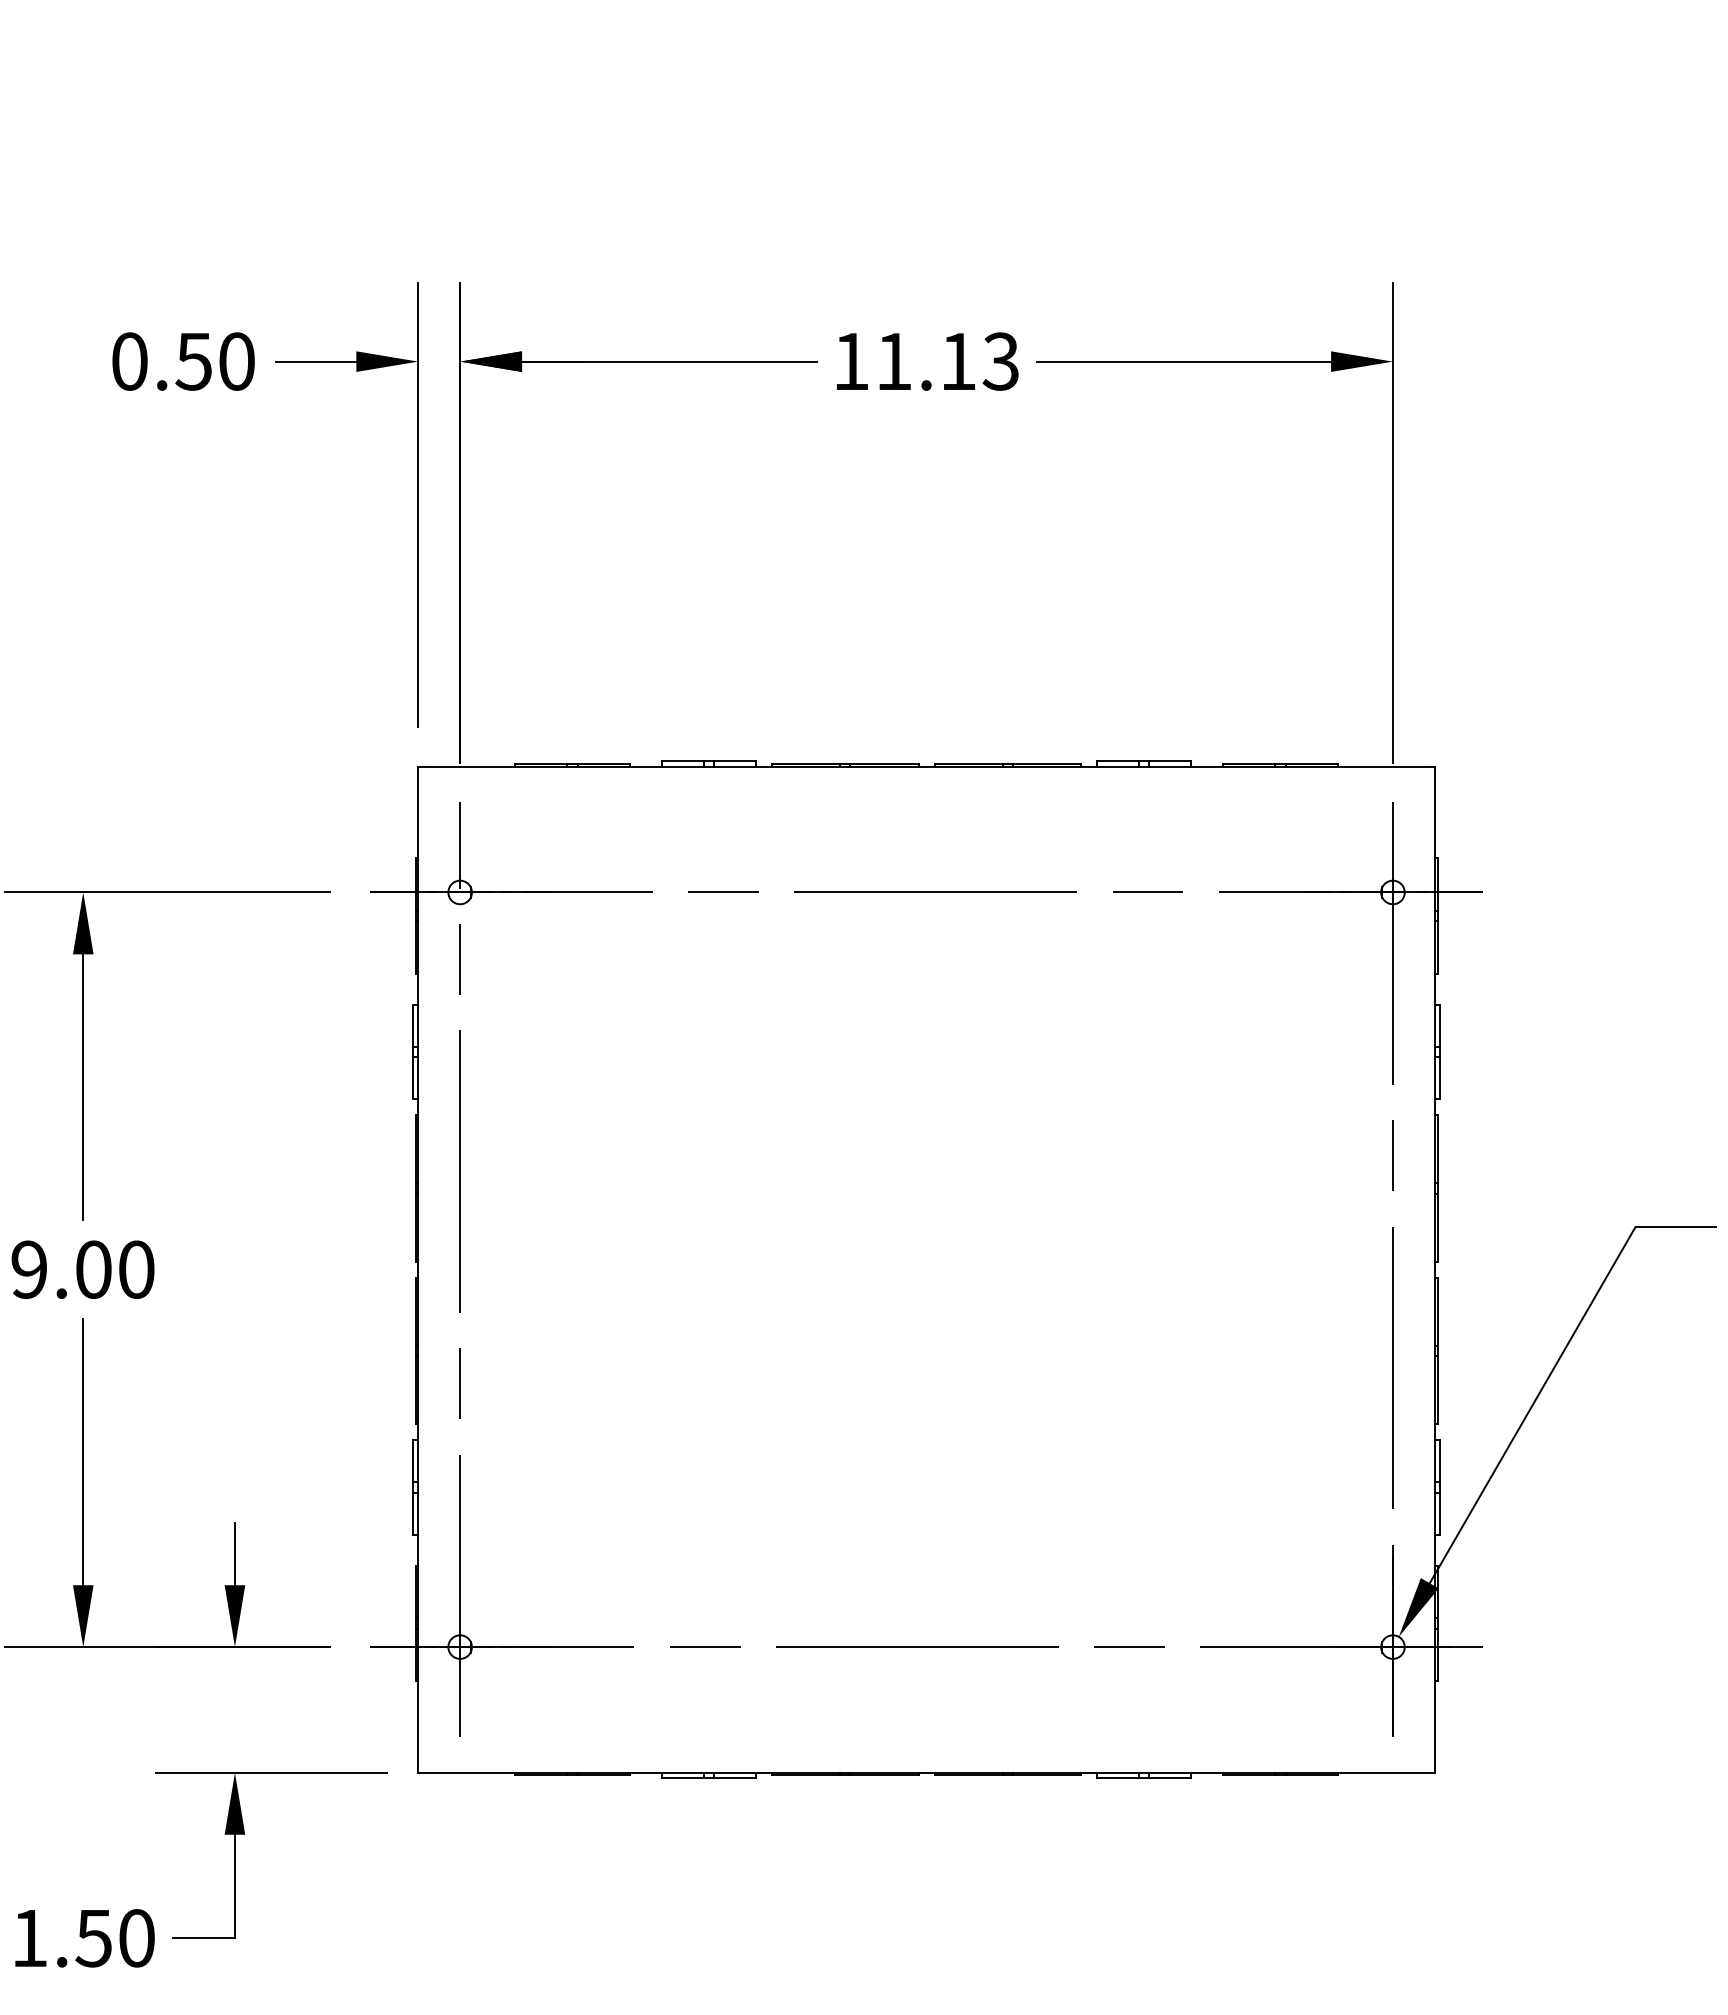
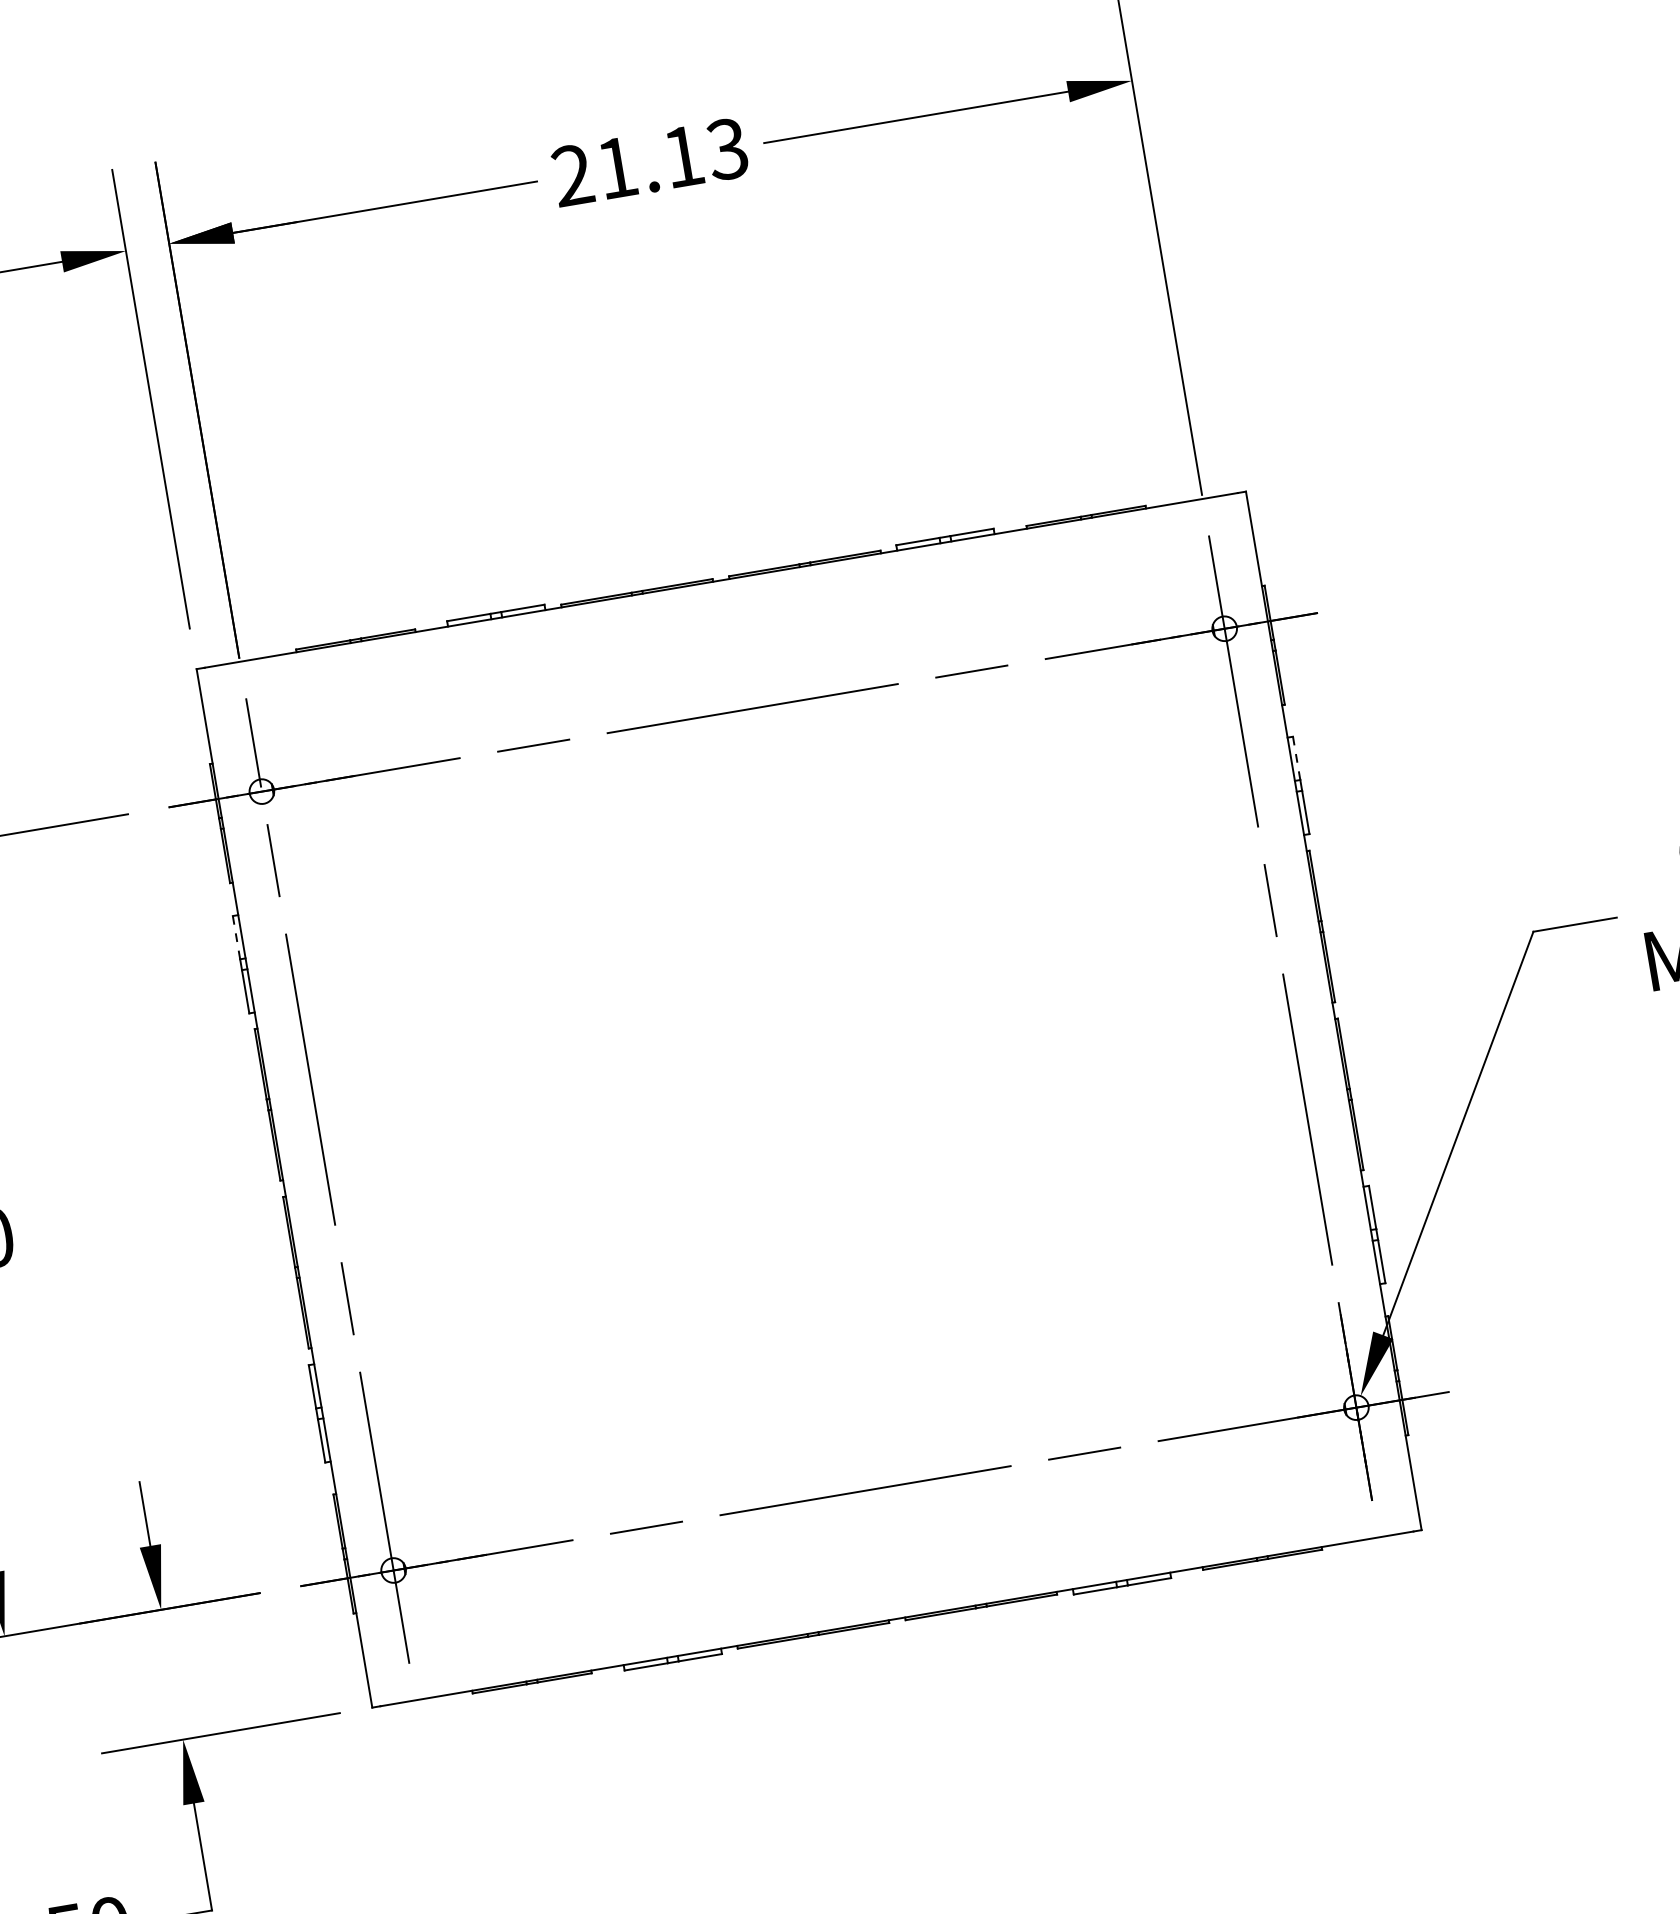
text: (850, 360) -> (571, 174), 11.13 -> 21.13
line: (412, 1026) -> (236, 938), solid -> dashed
line: (1440, 1026) -> (1297, 758), solid -> dashed

